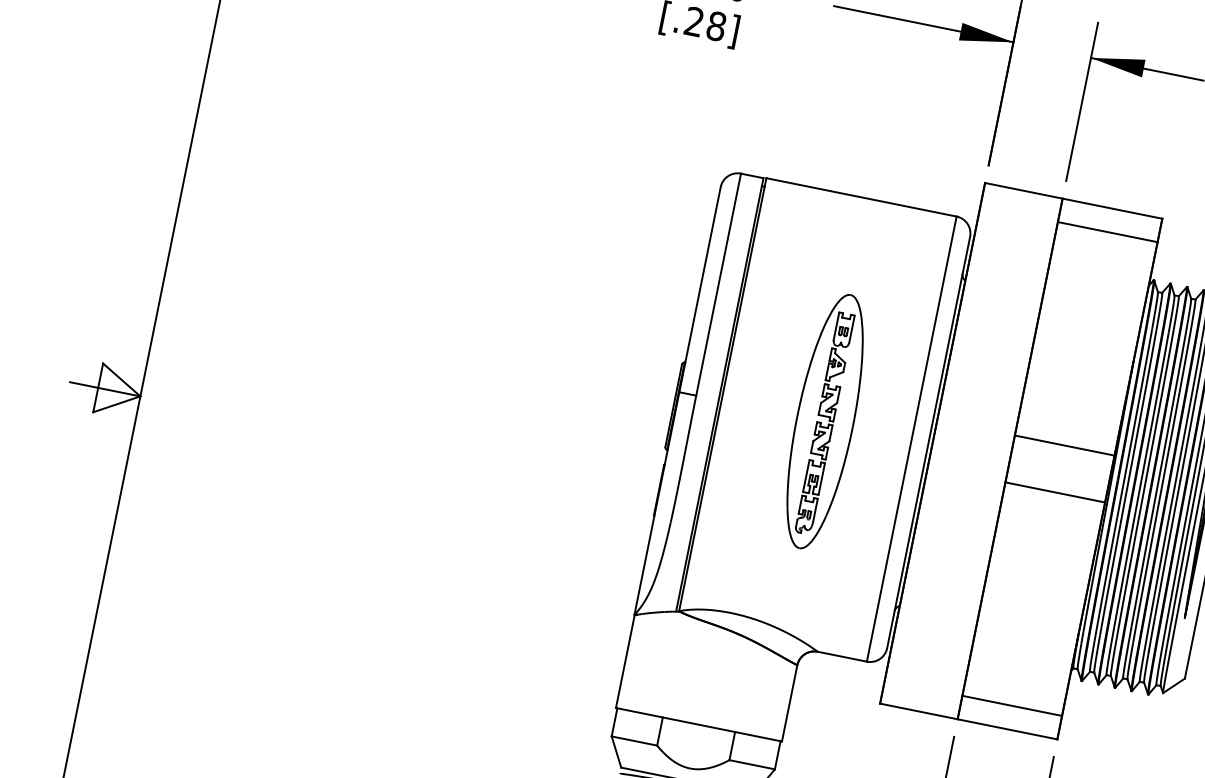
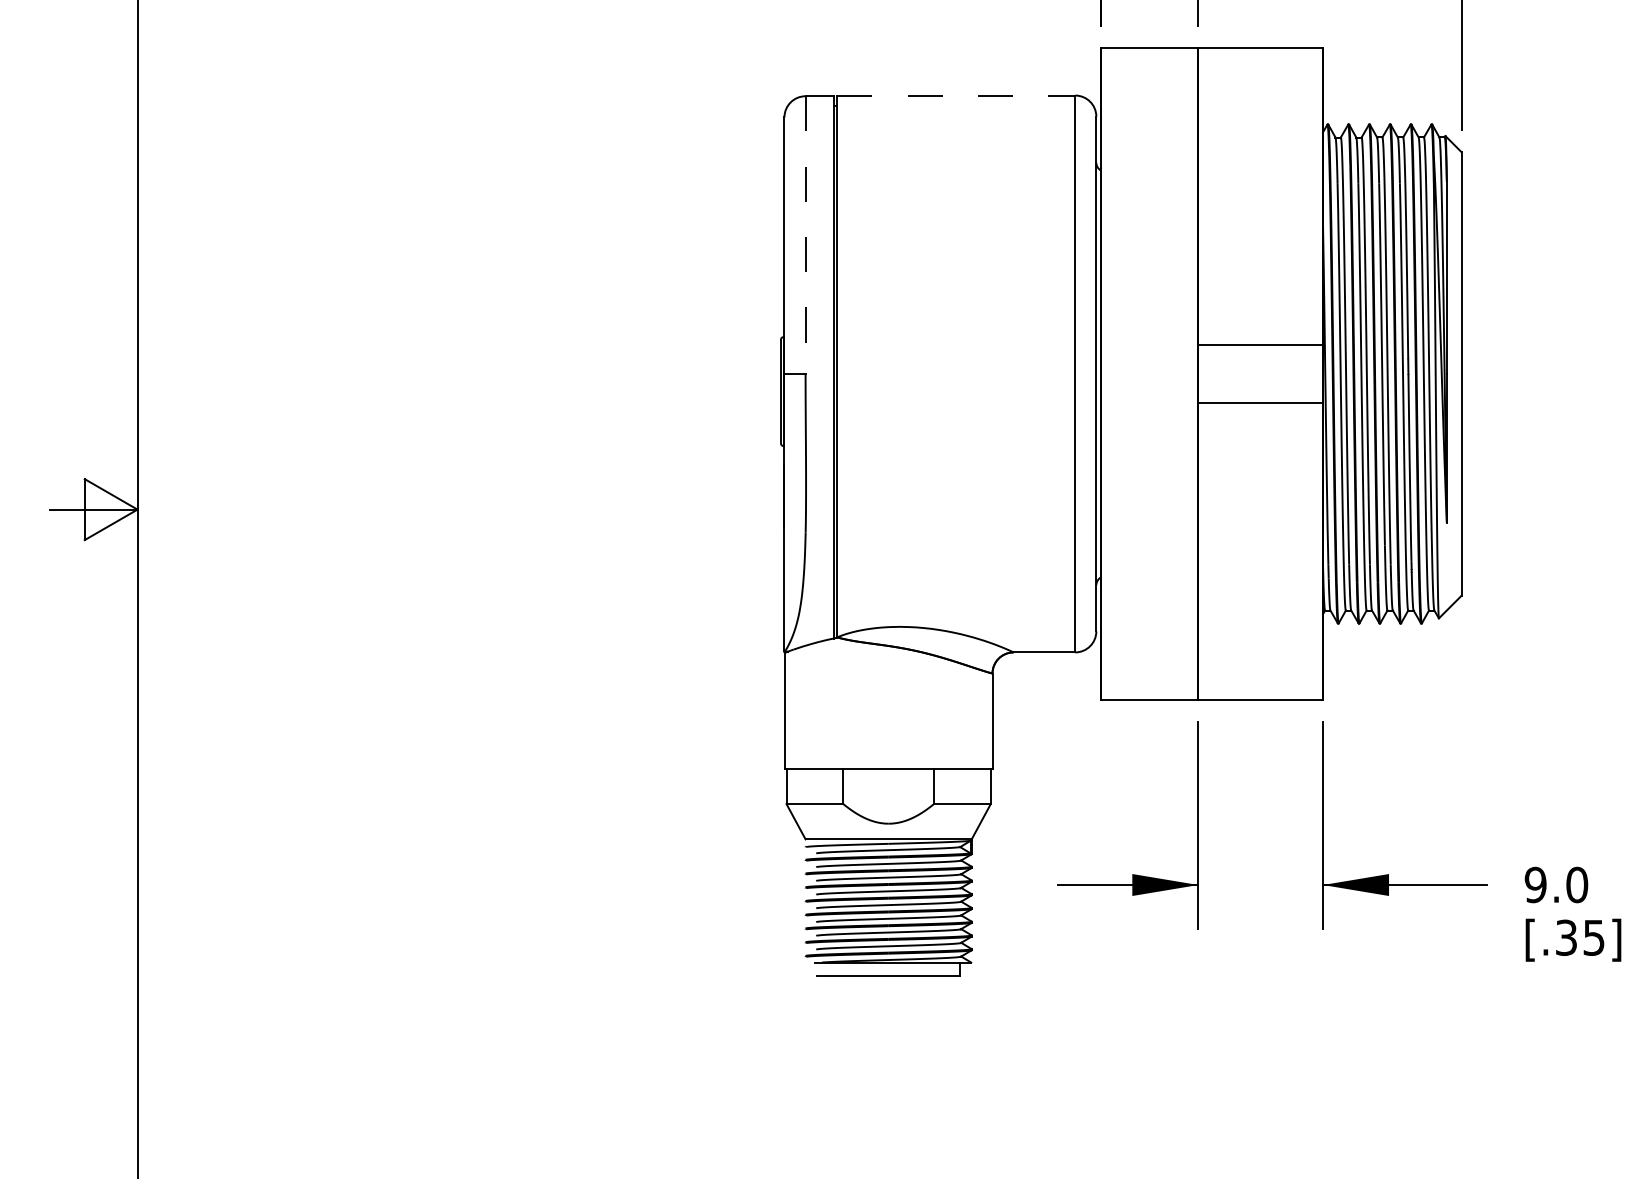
line: (861, 197) -> (956, 95), solid -> dashed
line: (1107, 231) -> (1260, 77), removed
line: (718, 284) -> (805, 235), solid -> dashed
part: (824, 421) -> (966, 373), removed
line: (1012, 705) -> (1260, 670), removed

